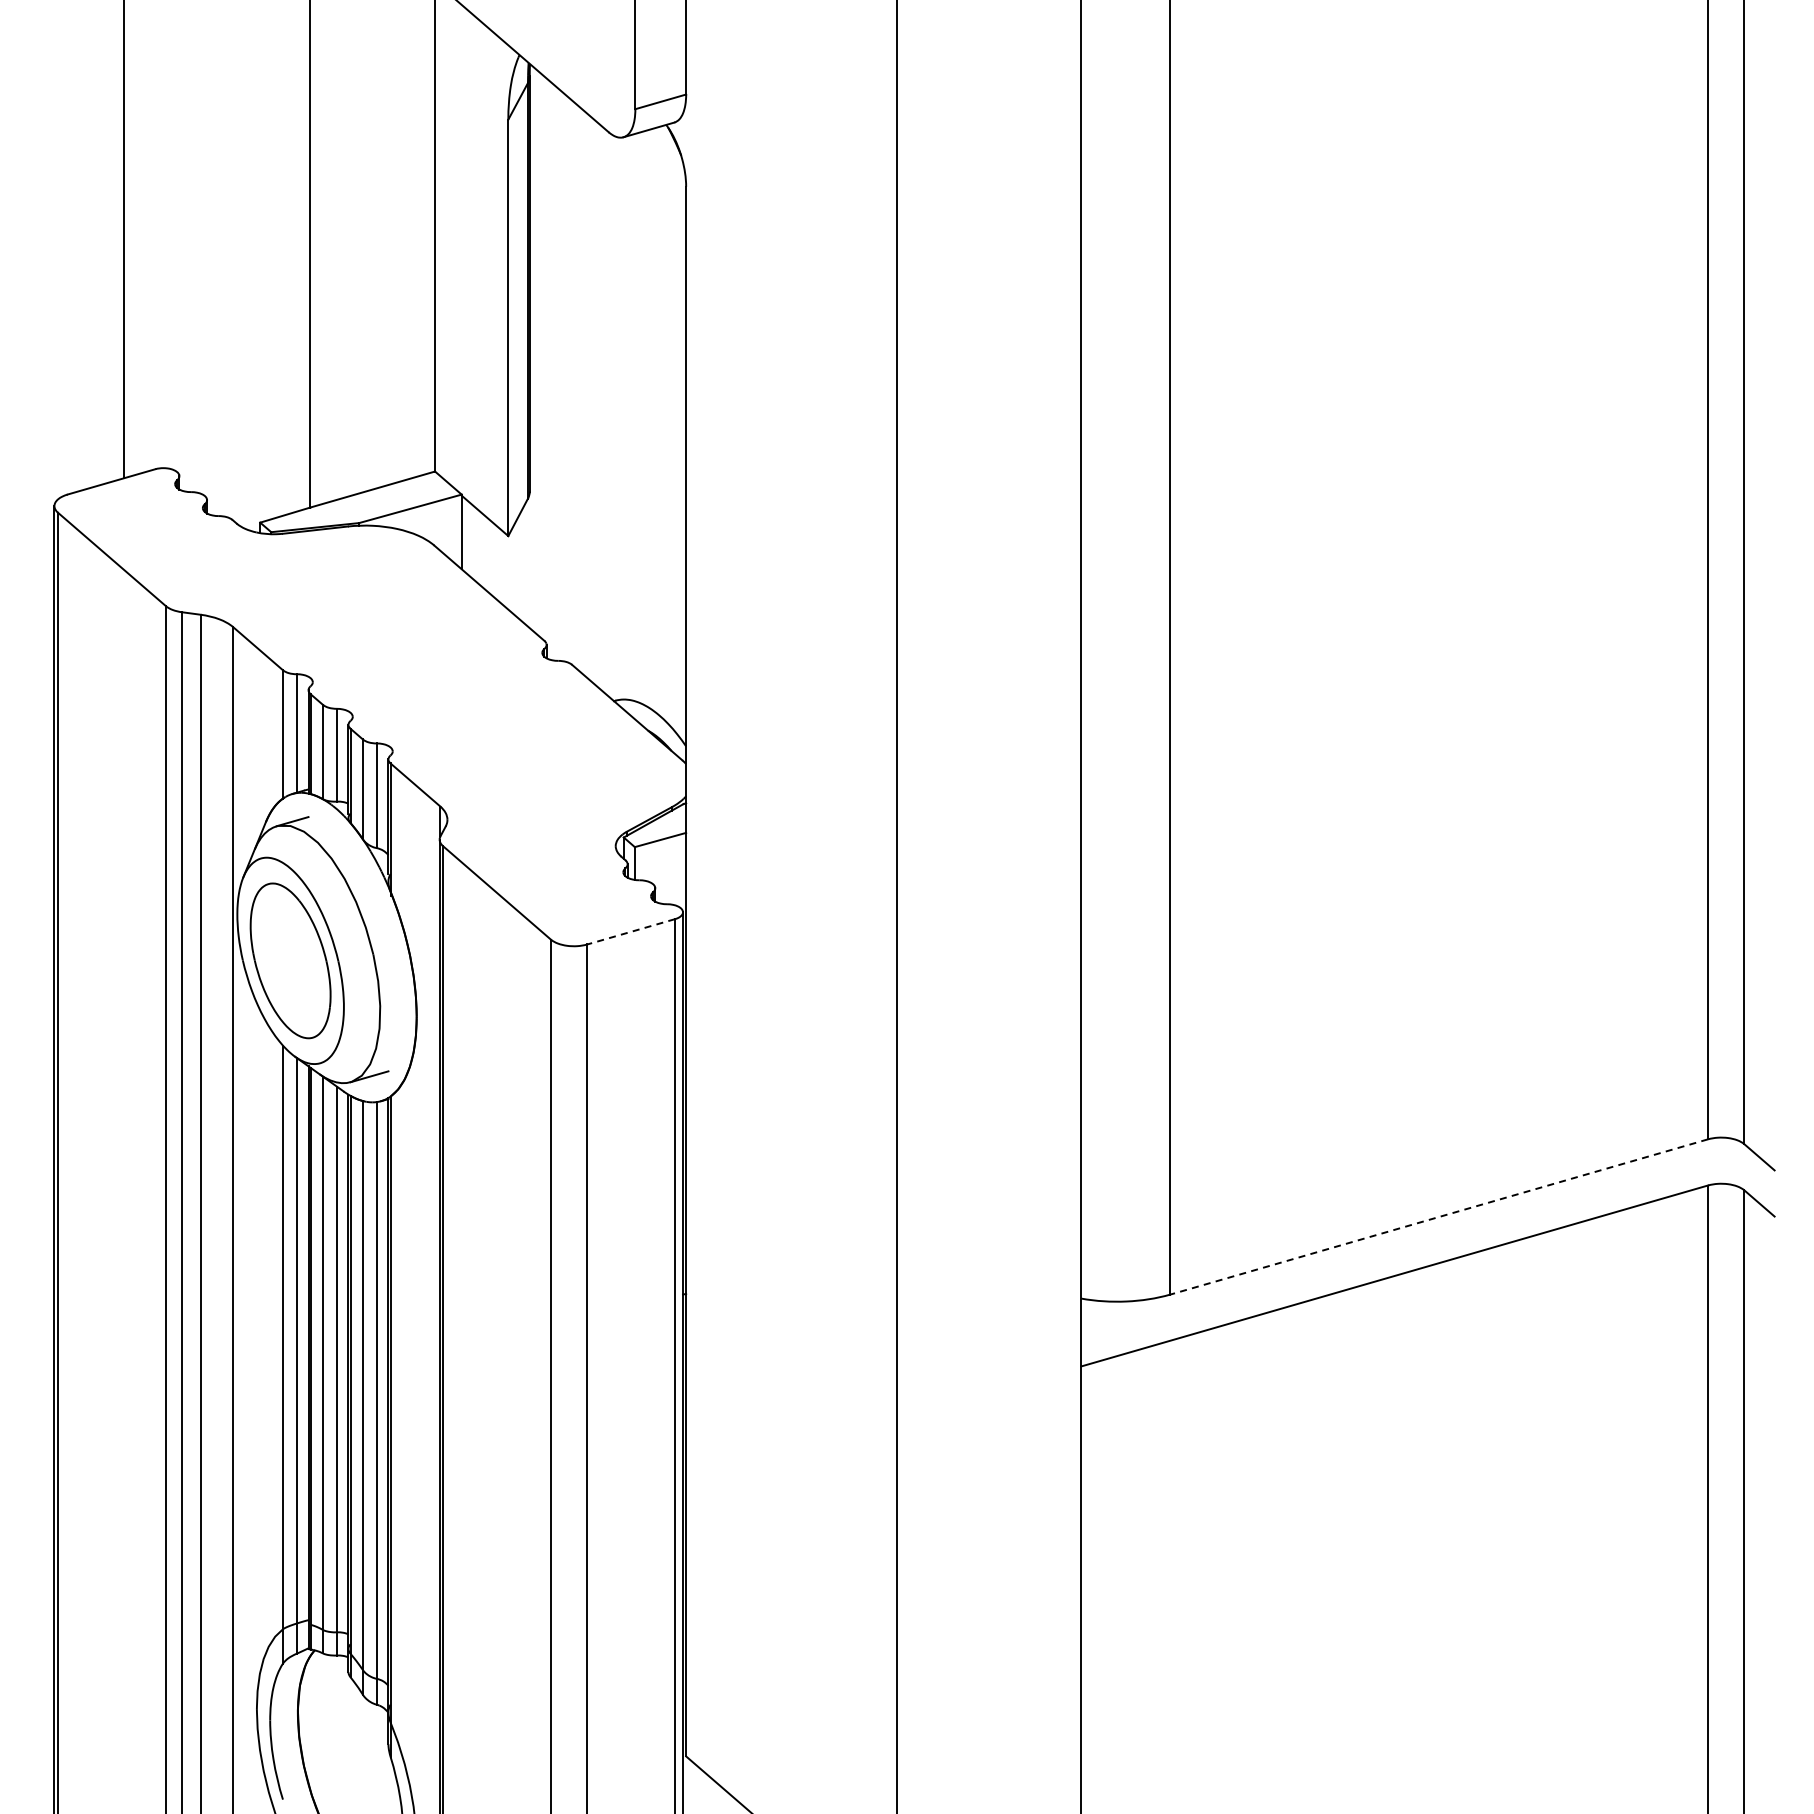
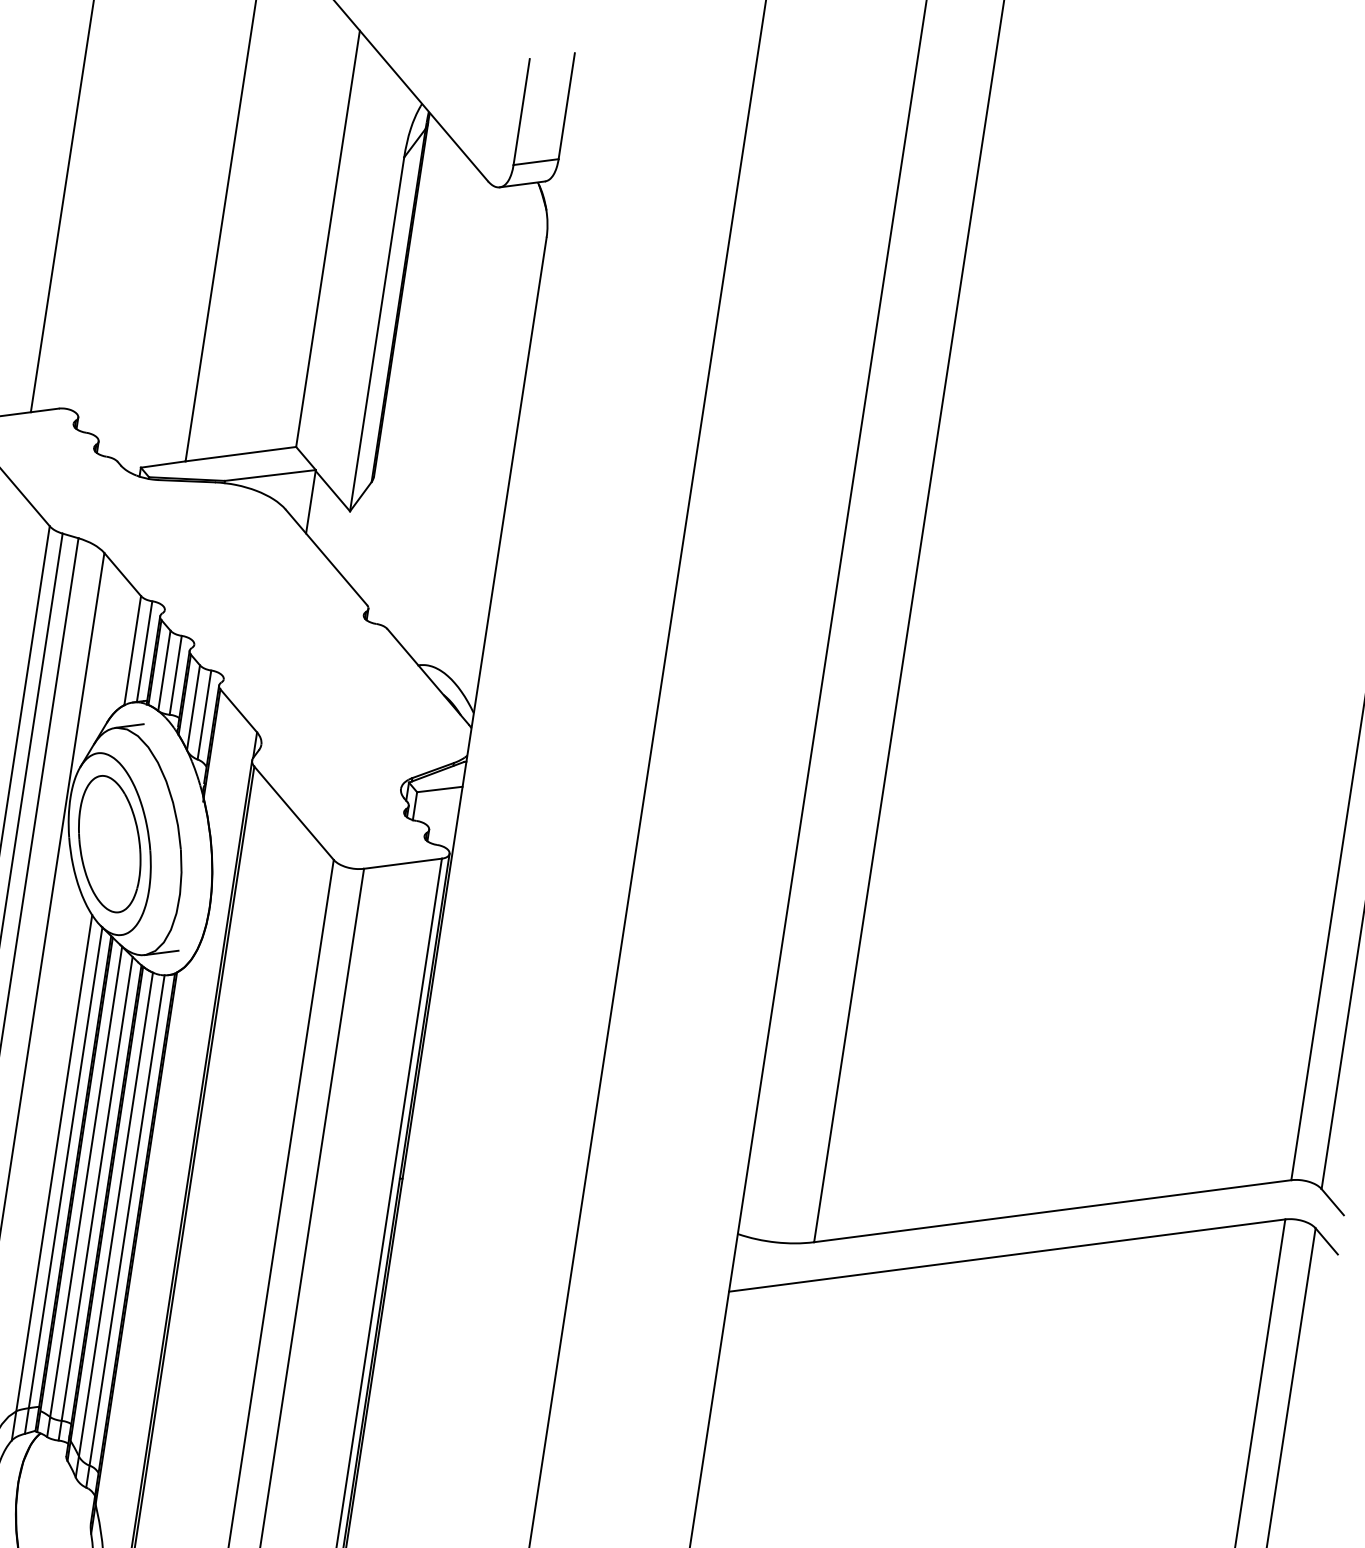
line: (631, 931) -> (403, 863), dashed -> solid
line: (1439, 1216) -> (1053, 1210), dashed -> solid

